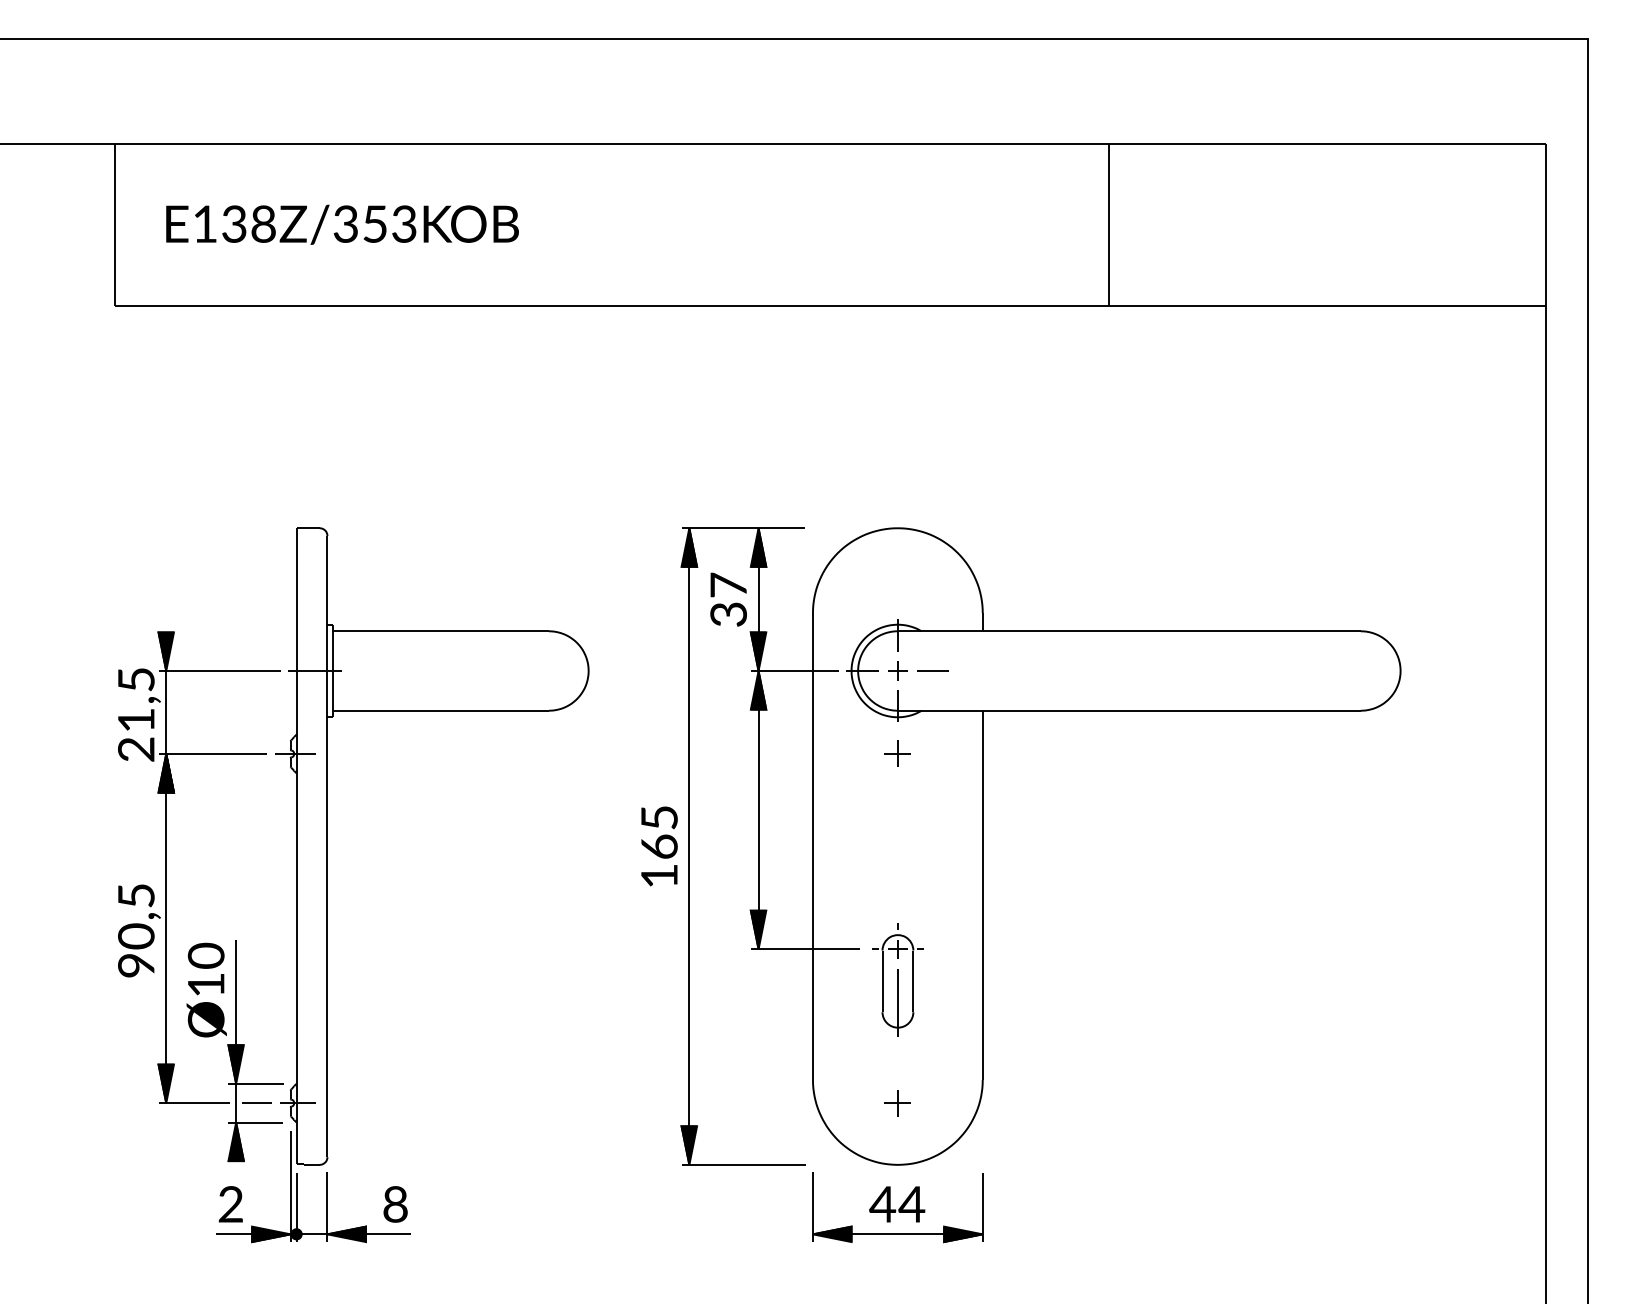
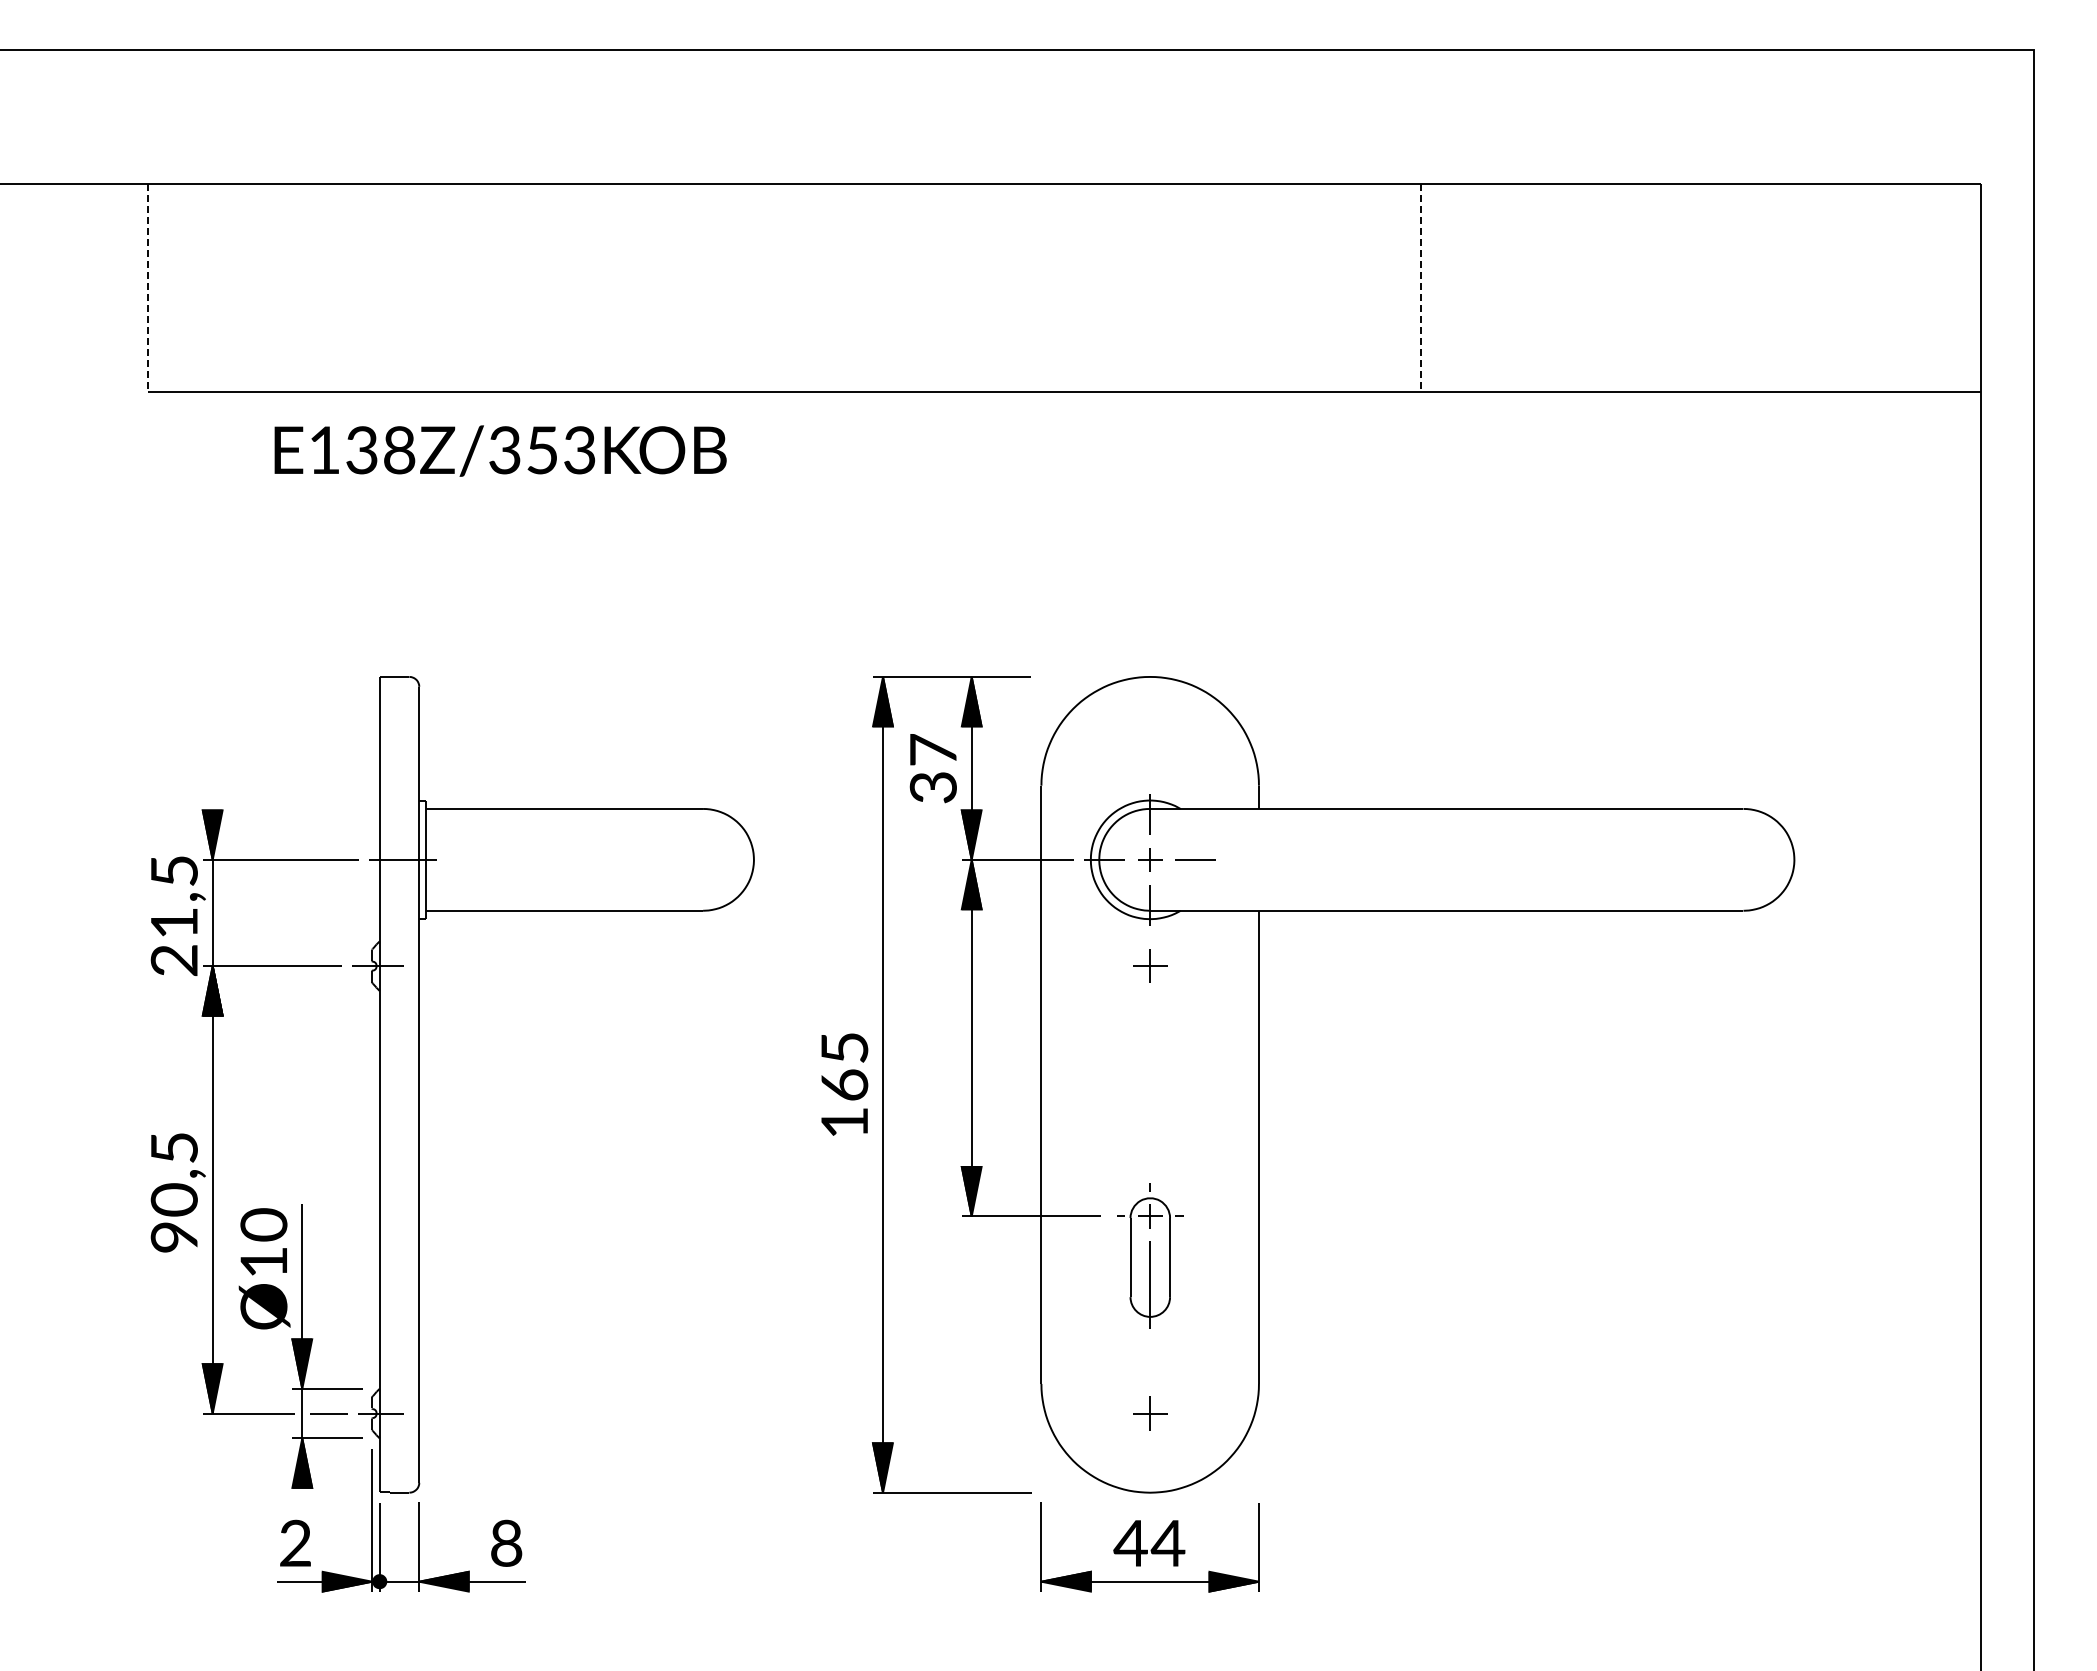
text: (342, 224) -> (500, 450), moved
line: (1109, 224) -> (1421, 287), solid -> dashed
line: (115, 225) -> (147, 288), solid -> dashed

